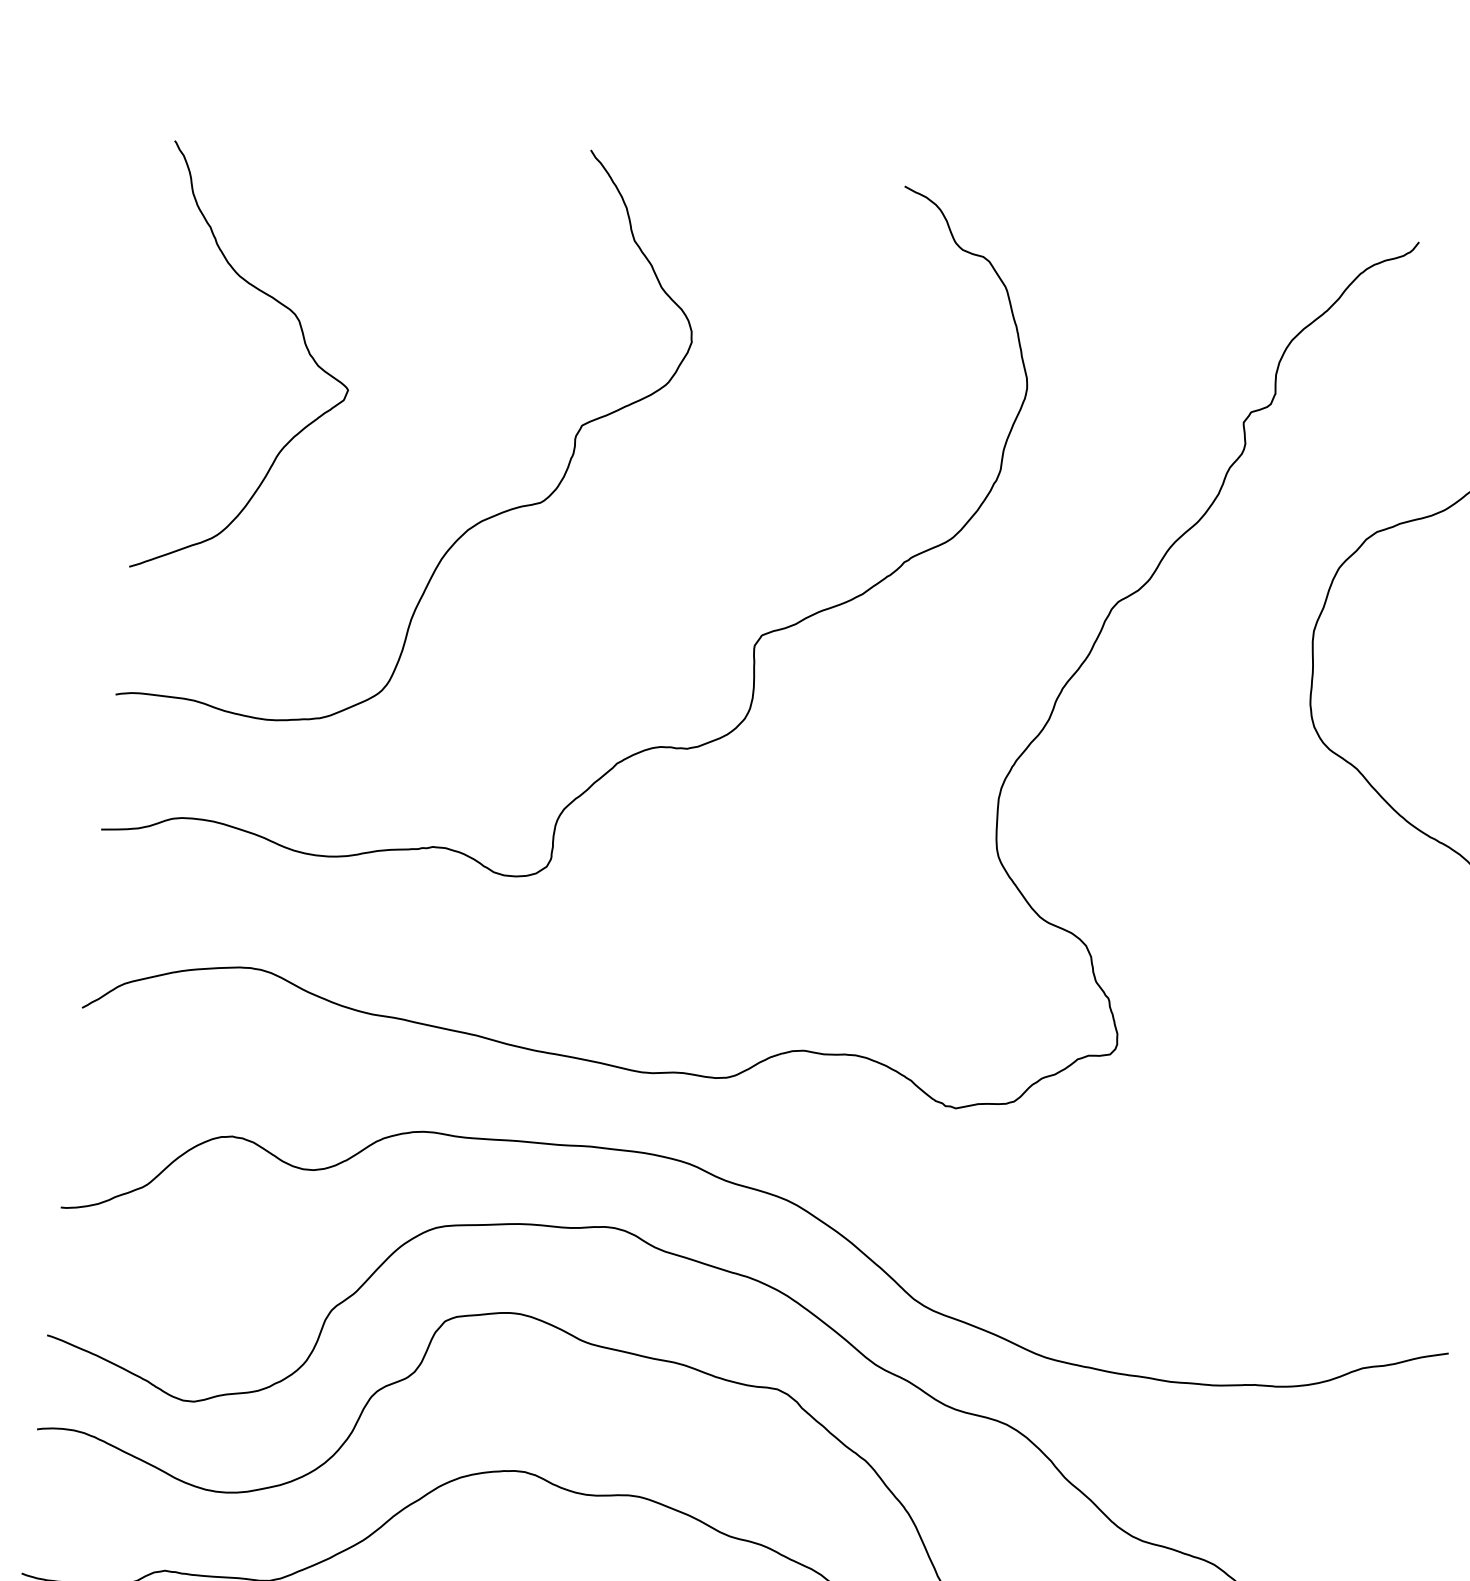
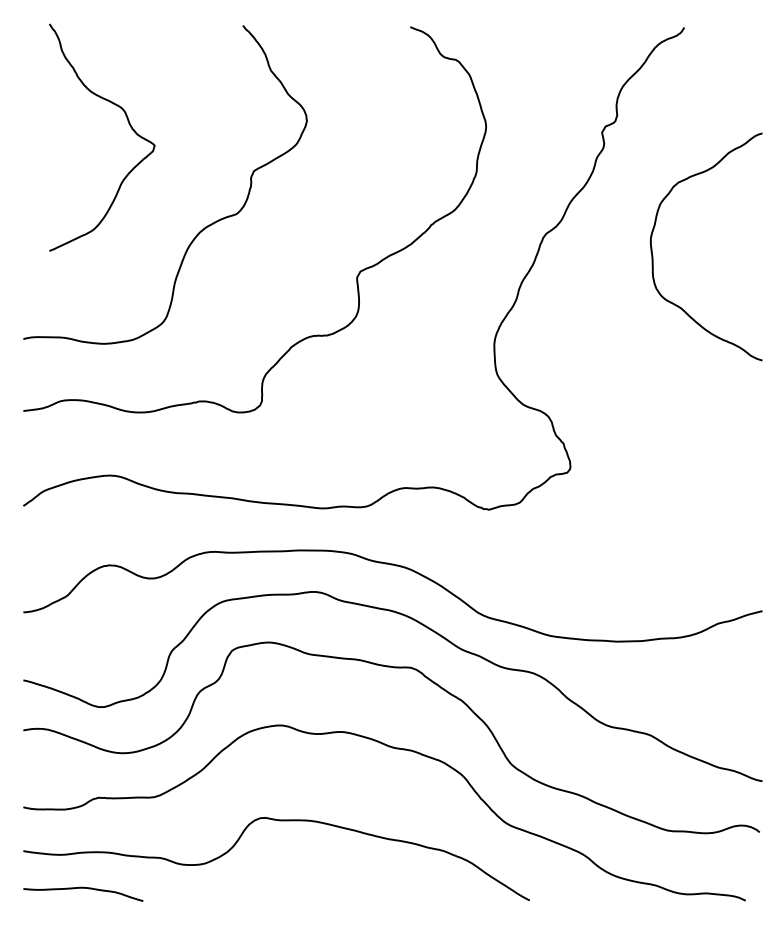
curve: (303, 343) -> (128, 123), moved

